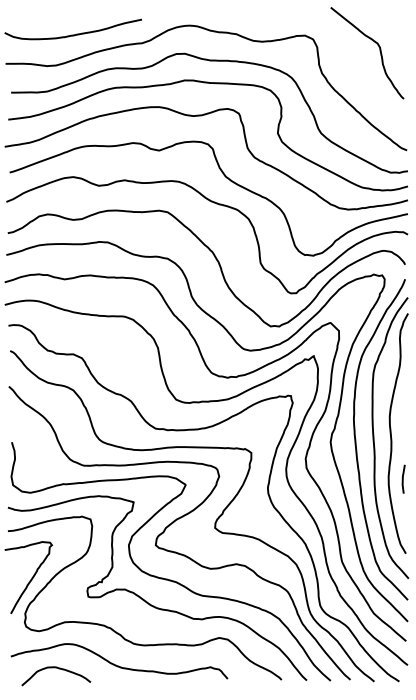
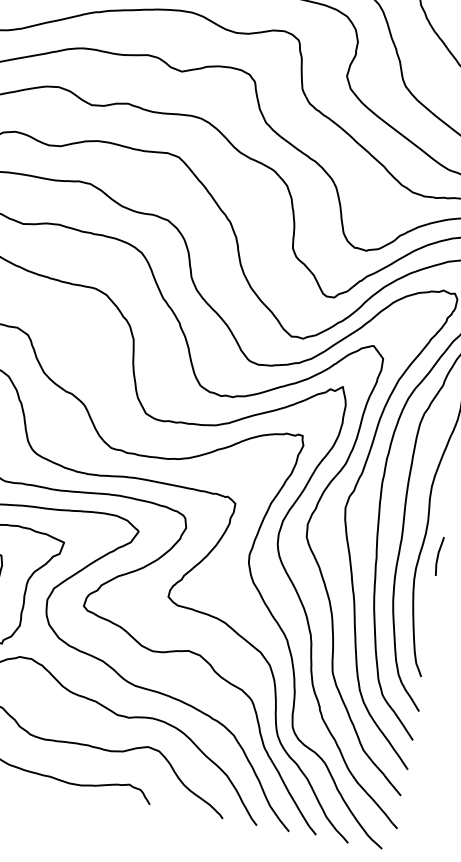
line: (403, 478) -> (439, 555), moved

